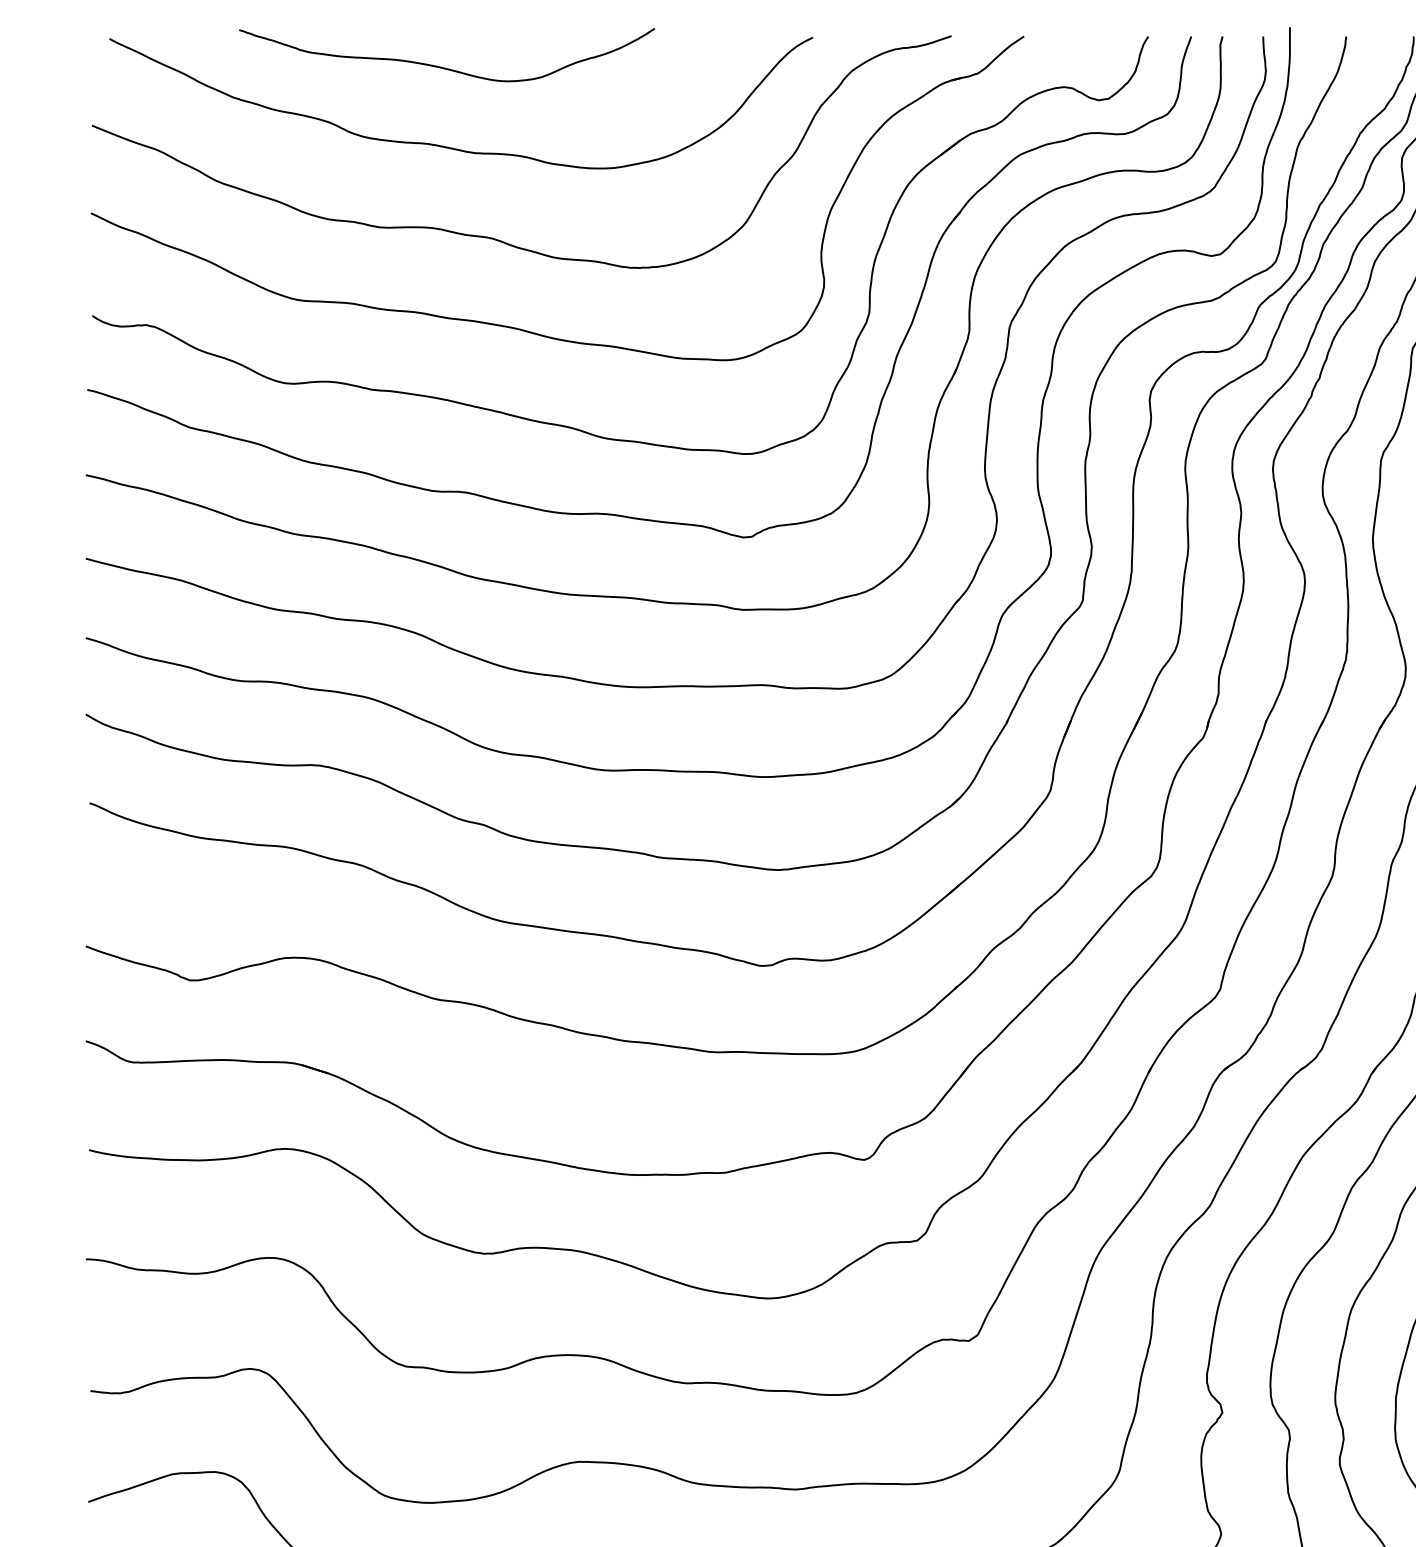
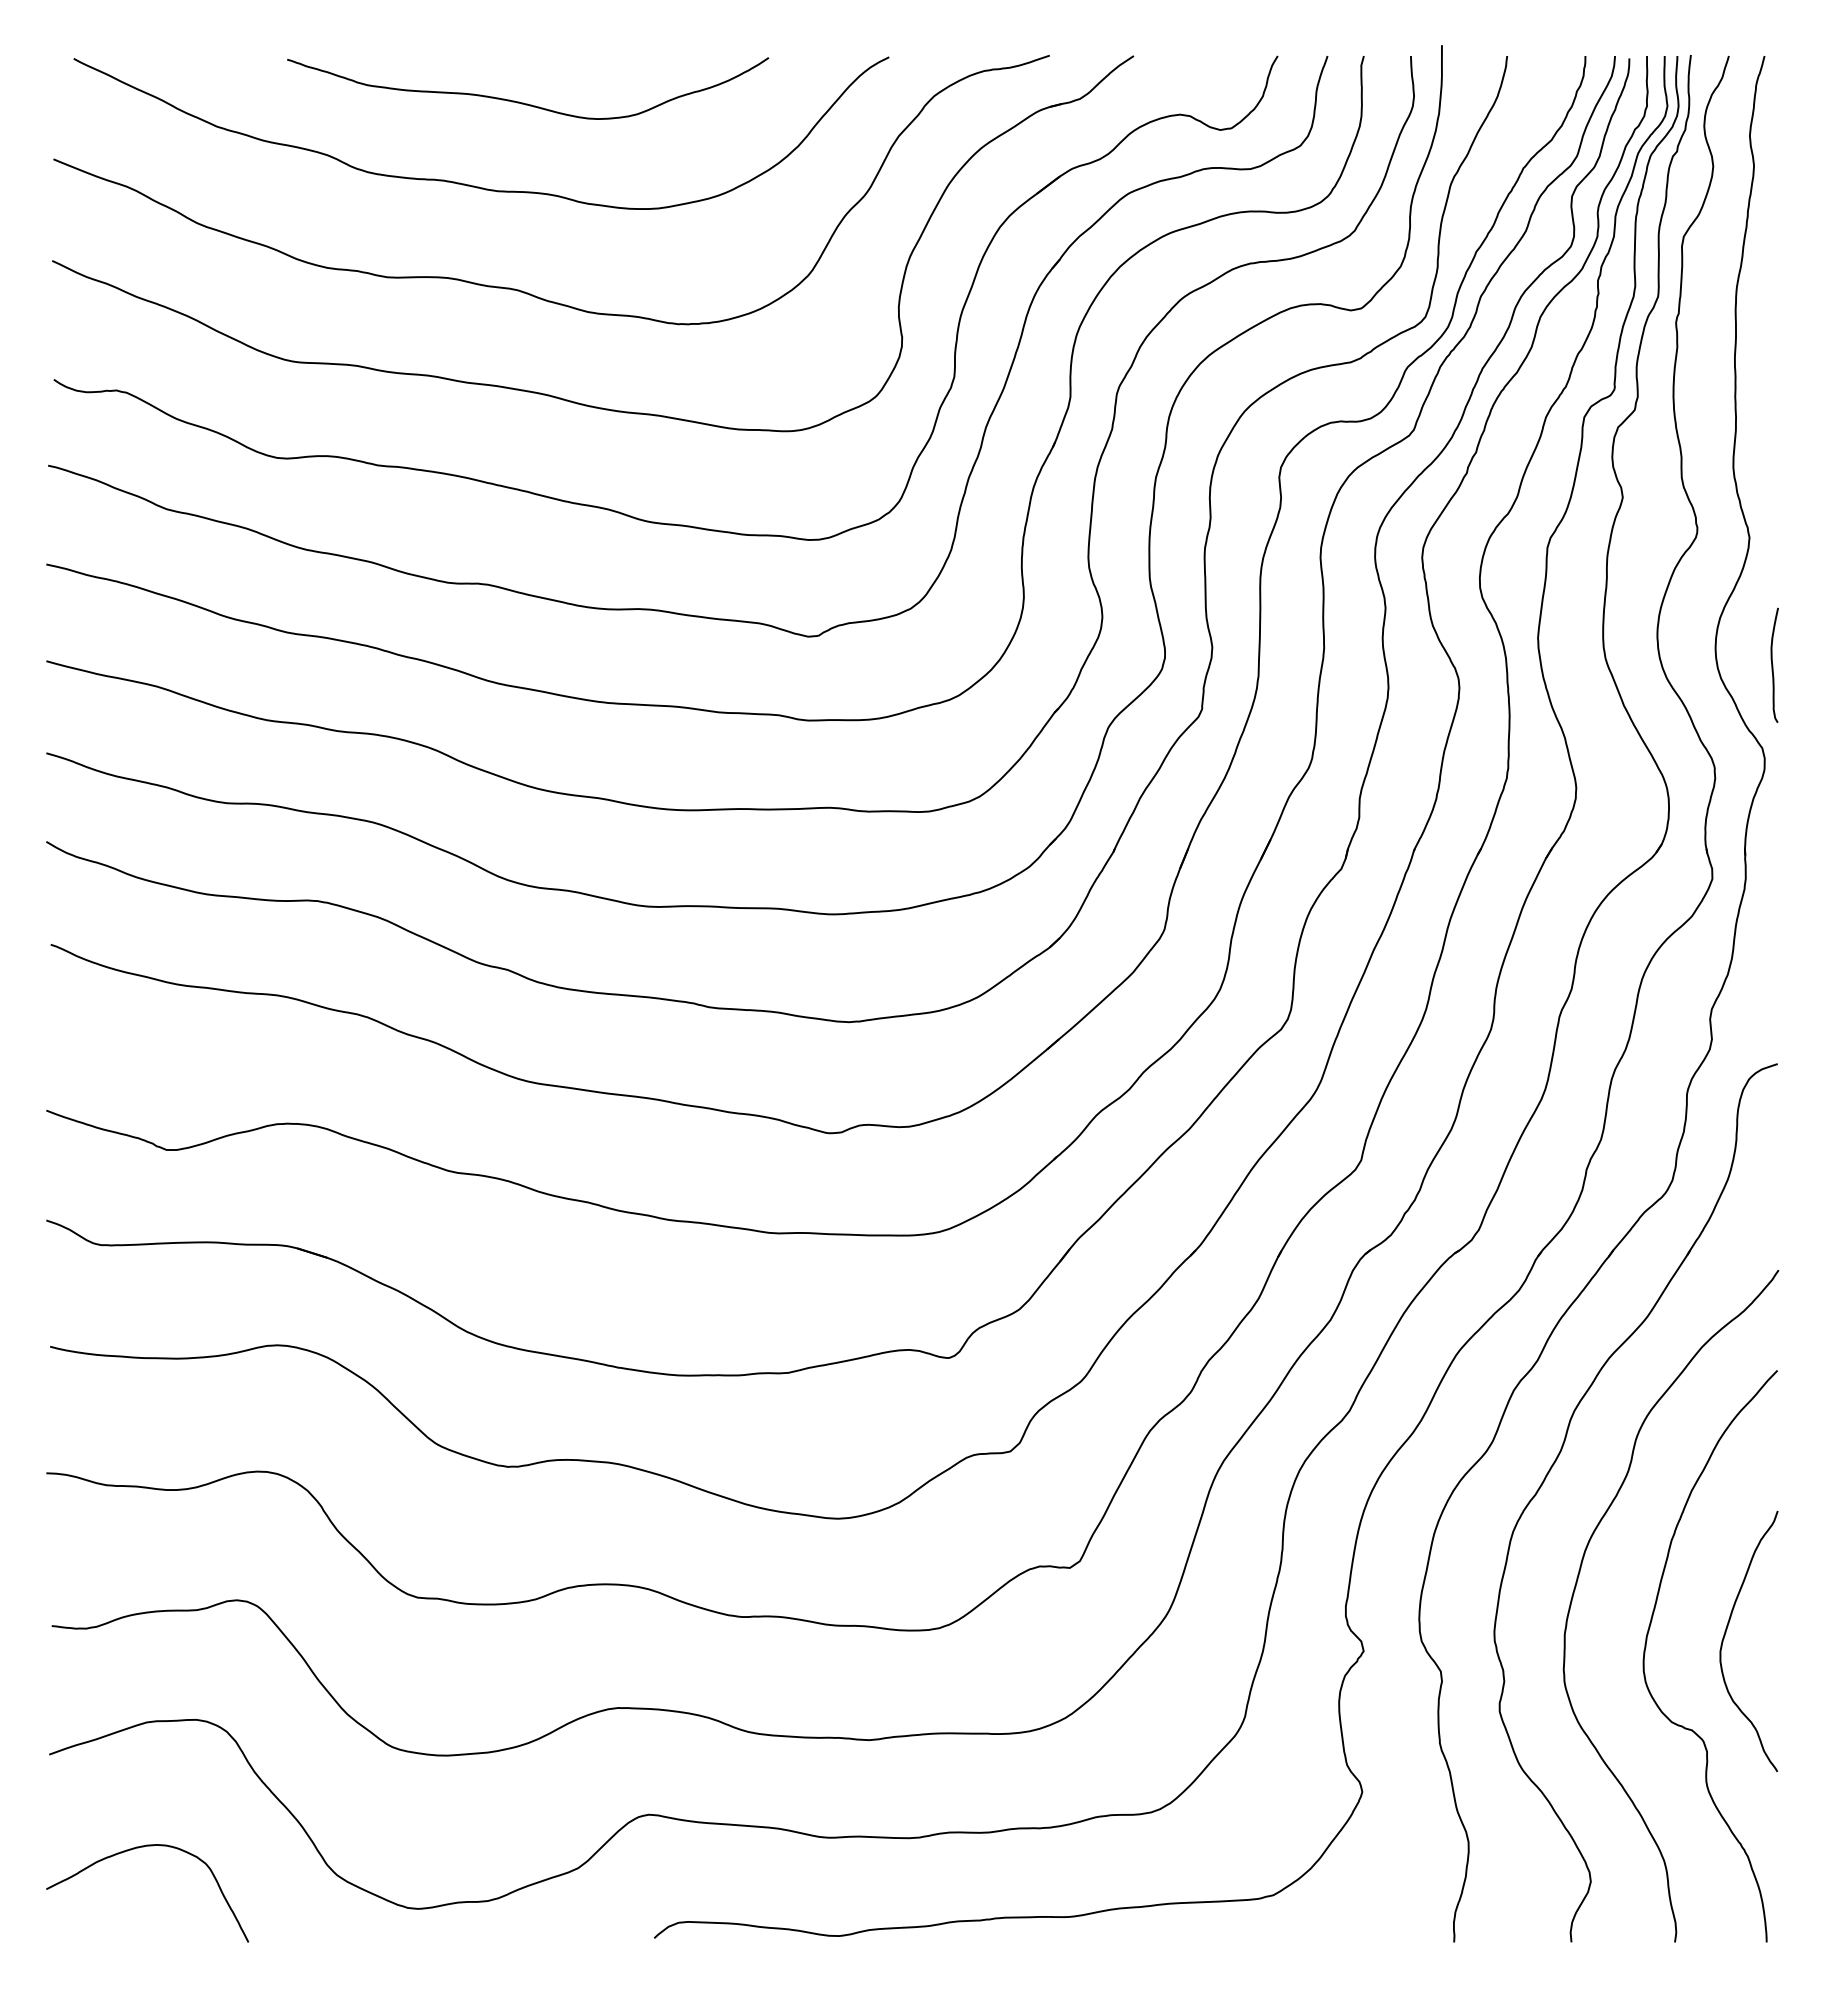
curve: (443, 67) -> (523, 102), moved

